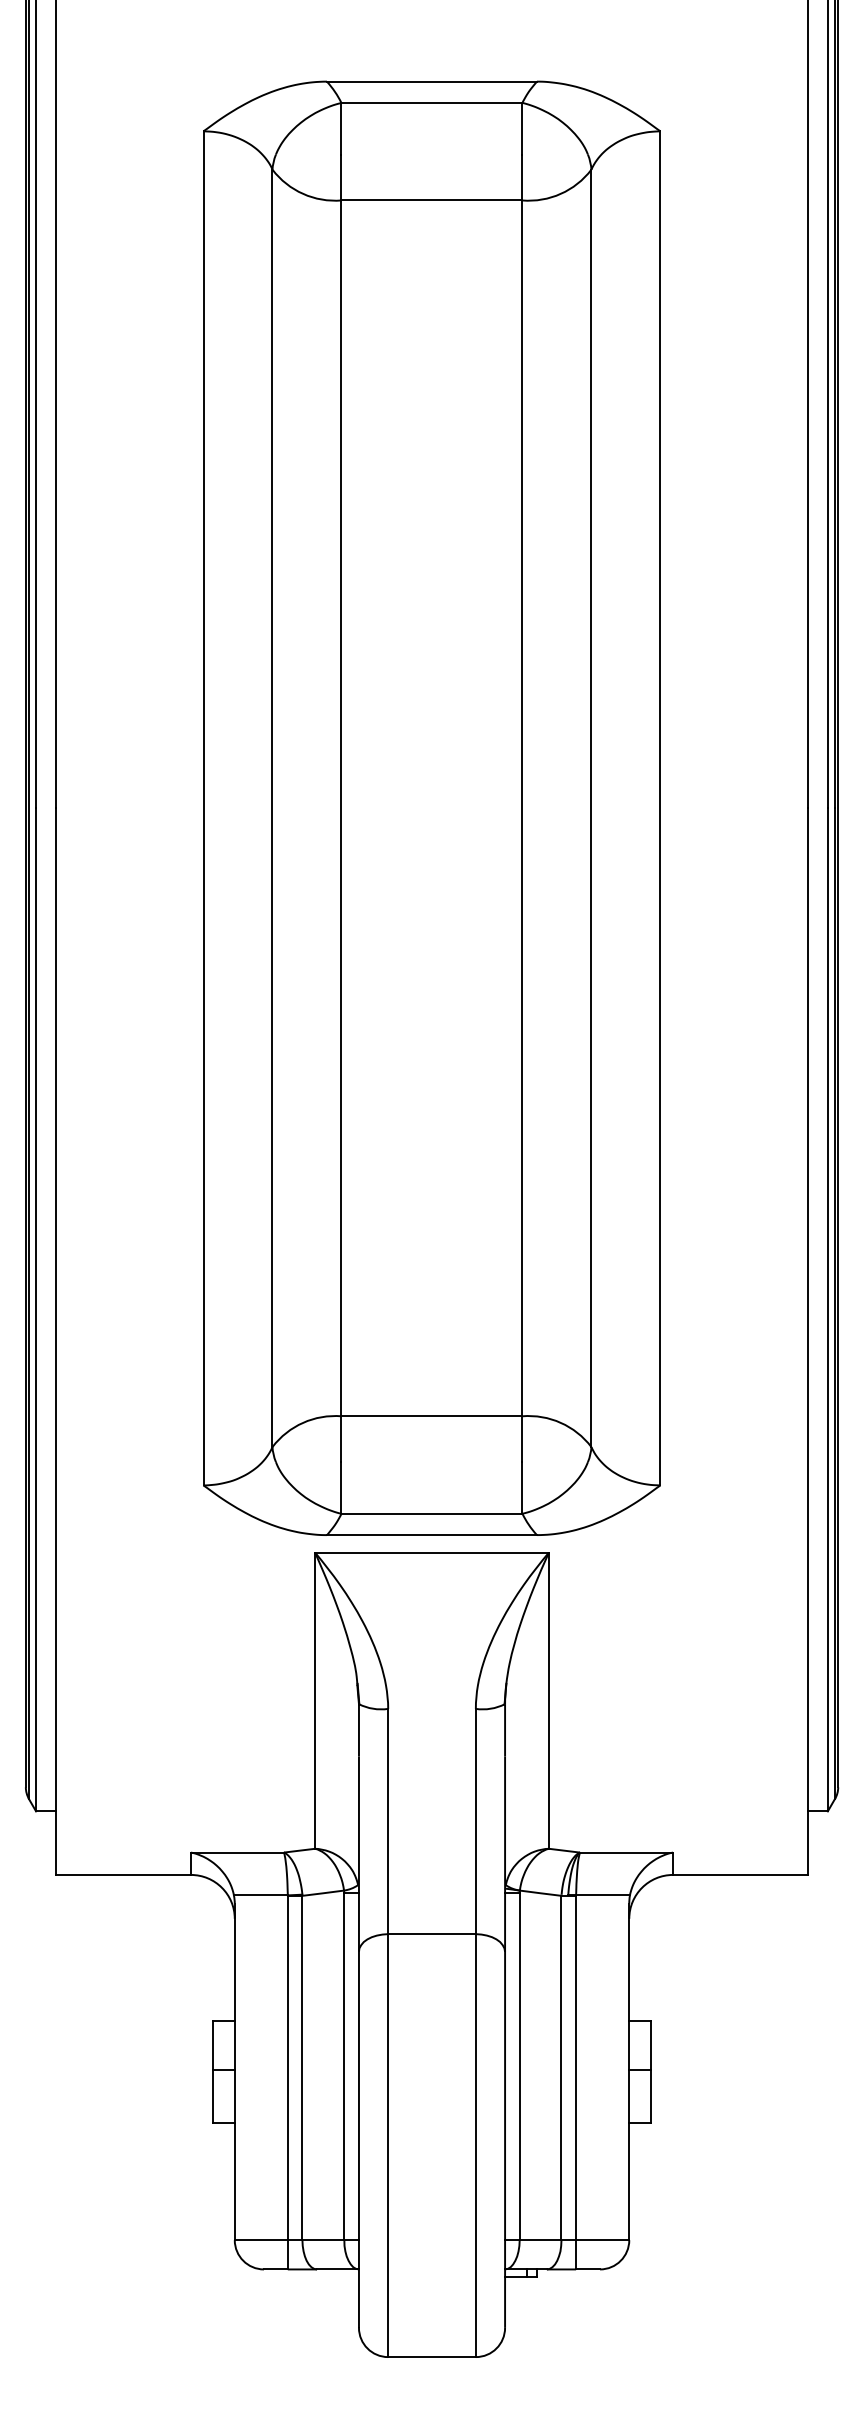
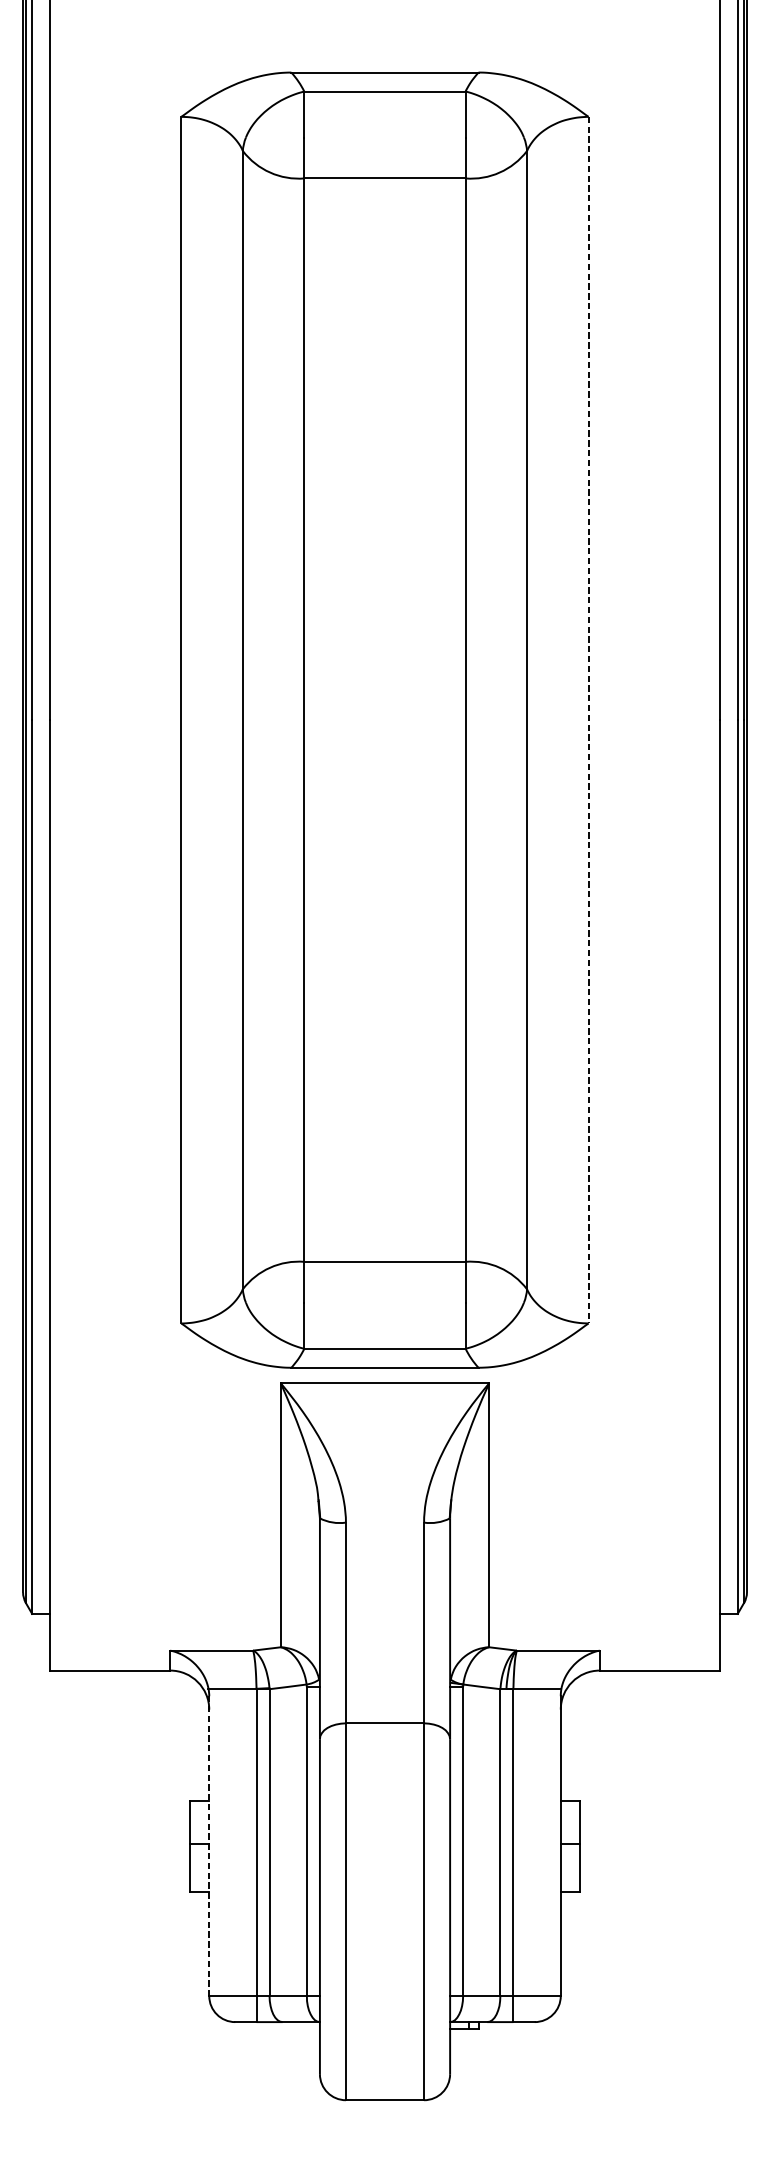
line: (660, 808) -> (588, 720), solid -> dashed
line: (234, 2072) -> (209, 1846), solid -> dashed

